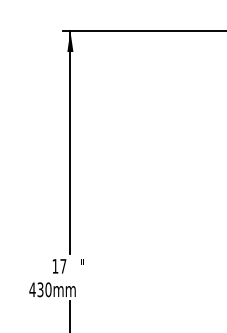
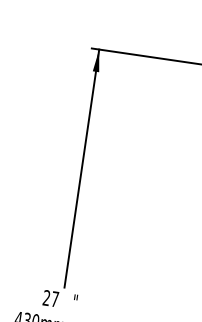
text: (55, 266) -> (46, 298), 17 -> 27

